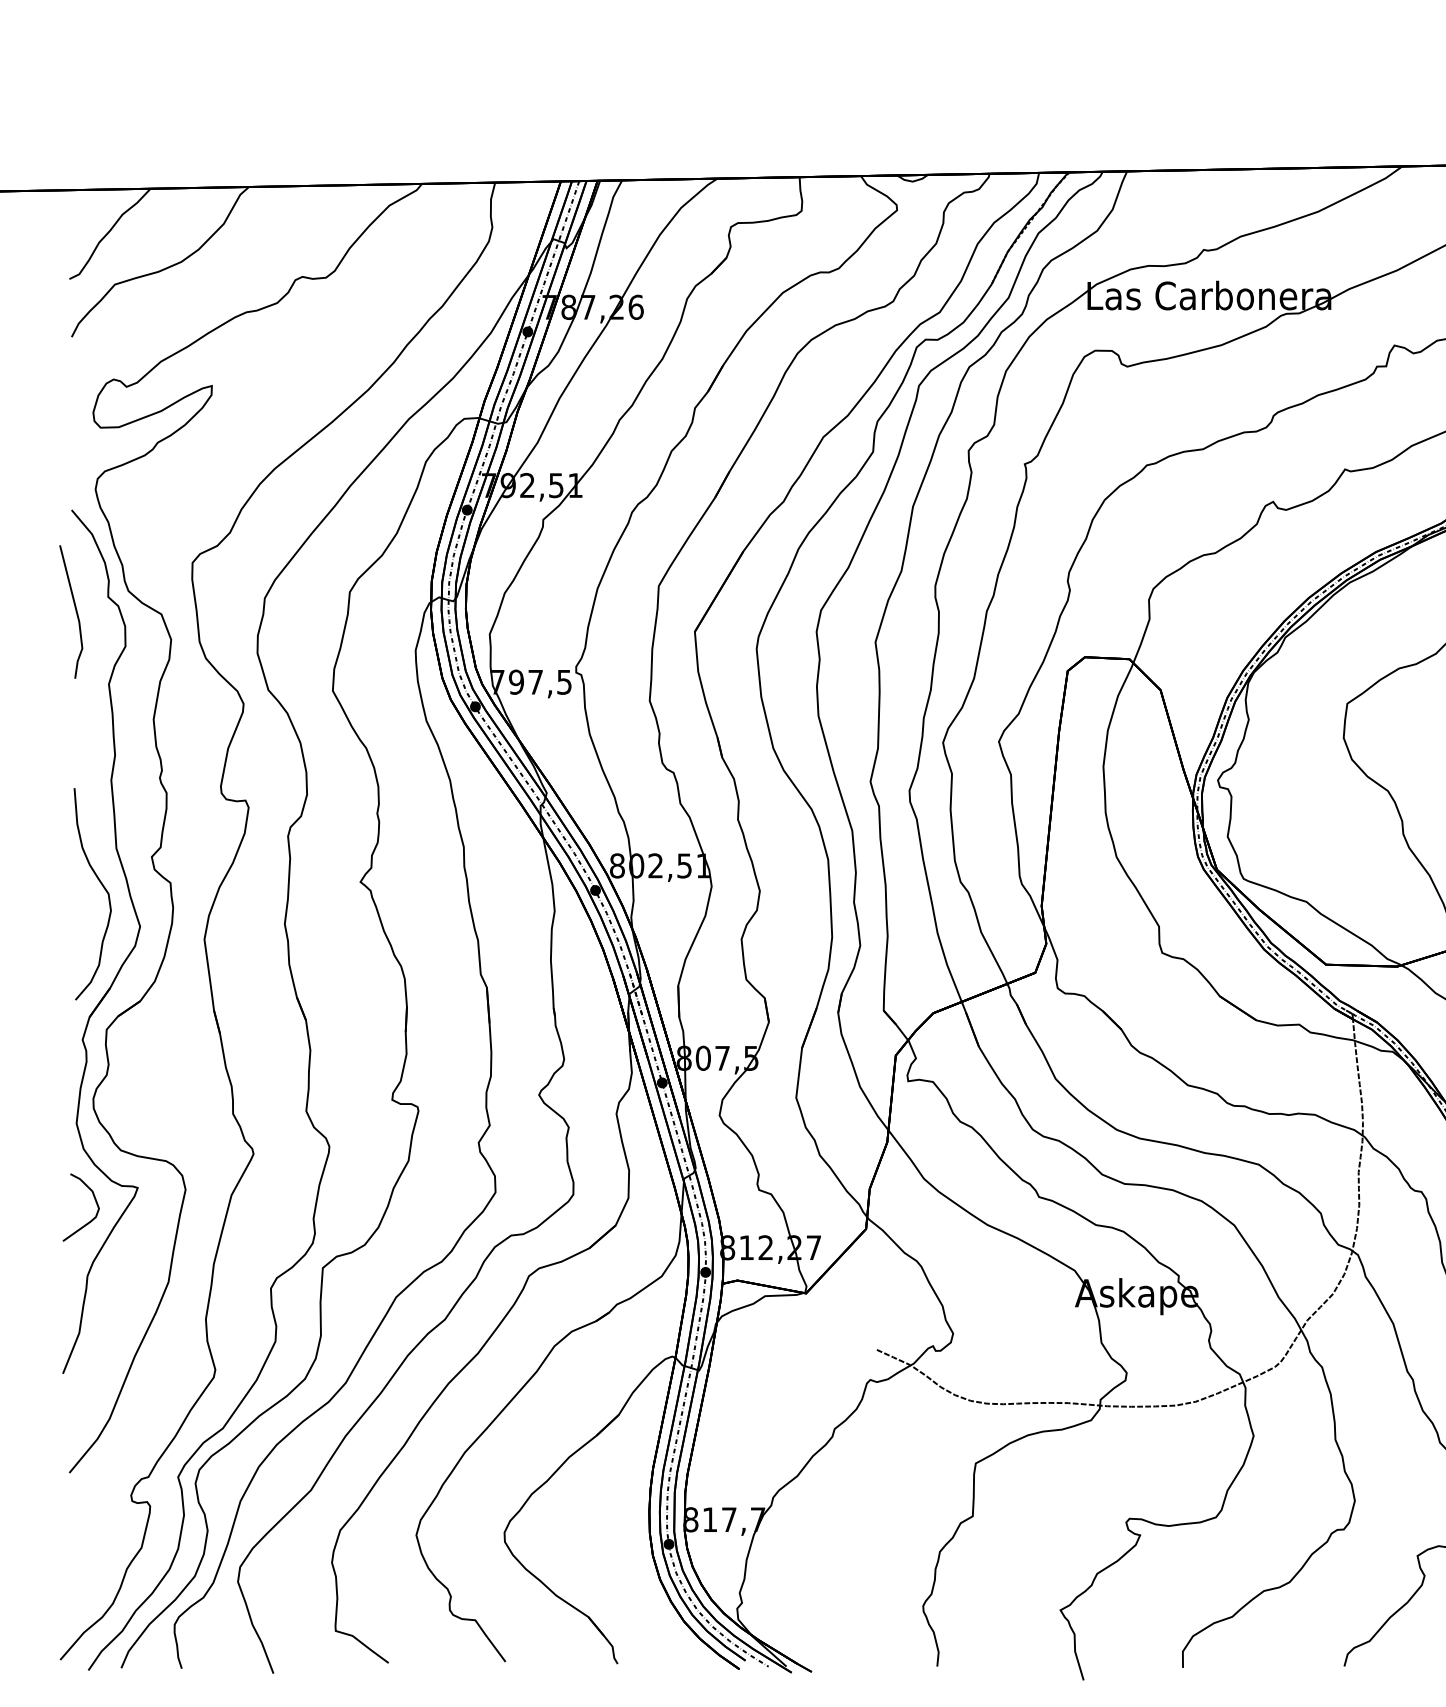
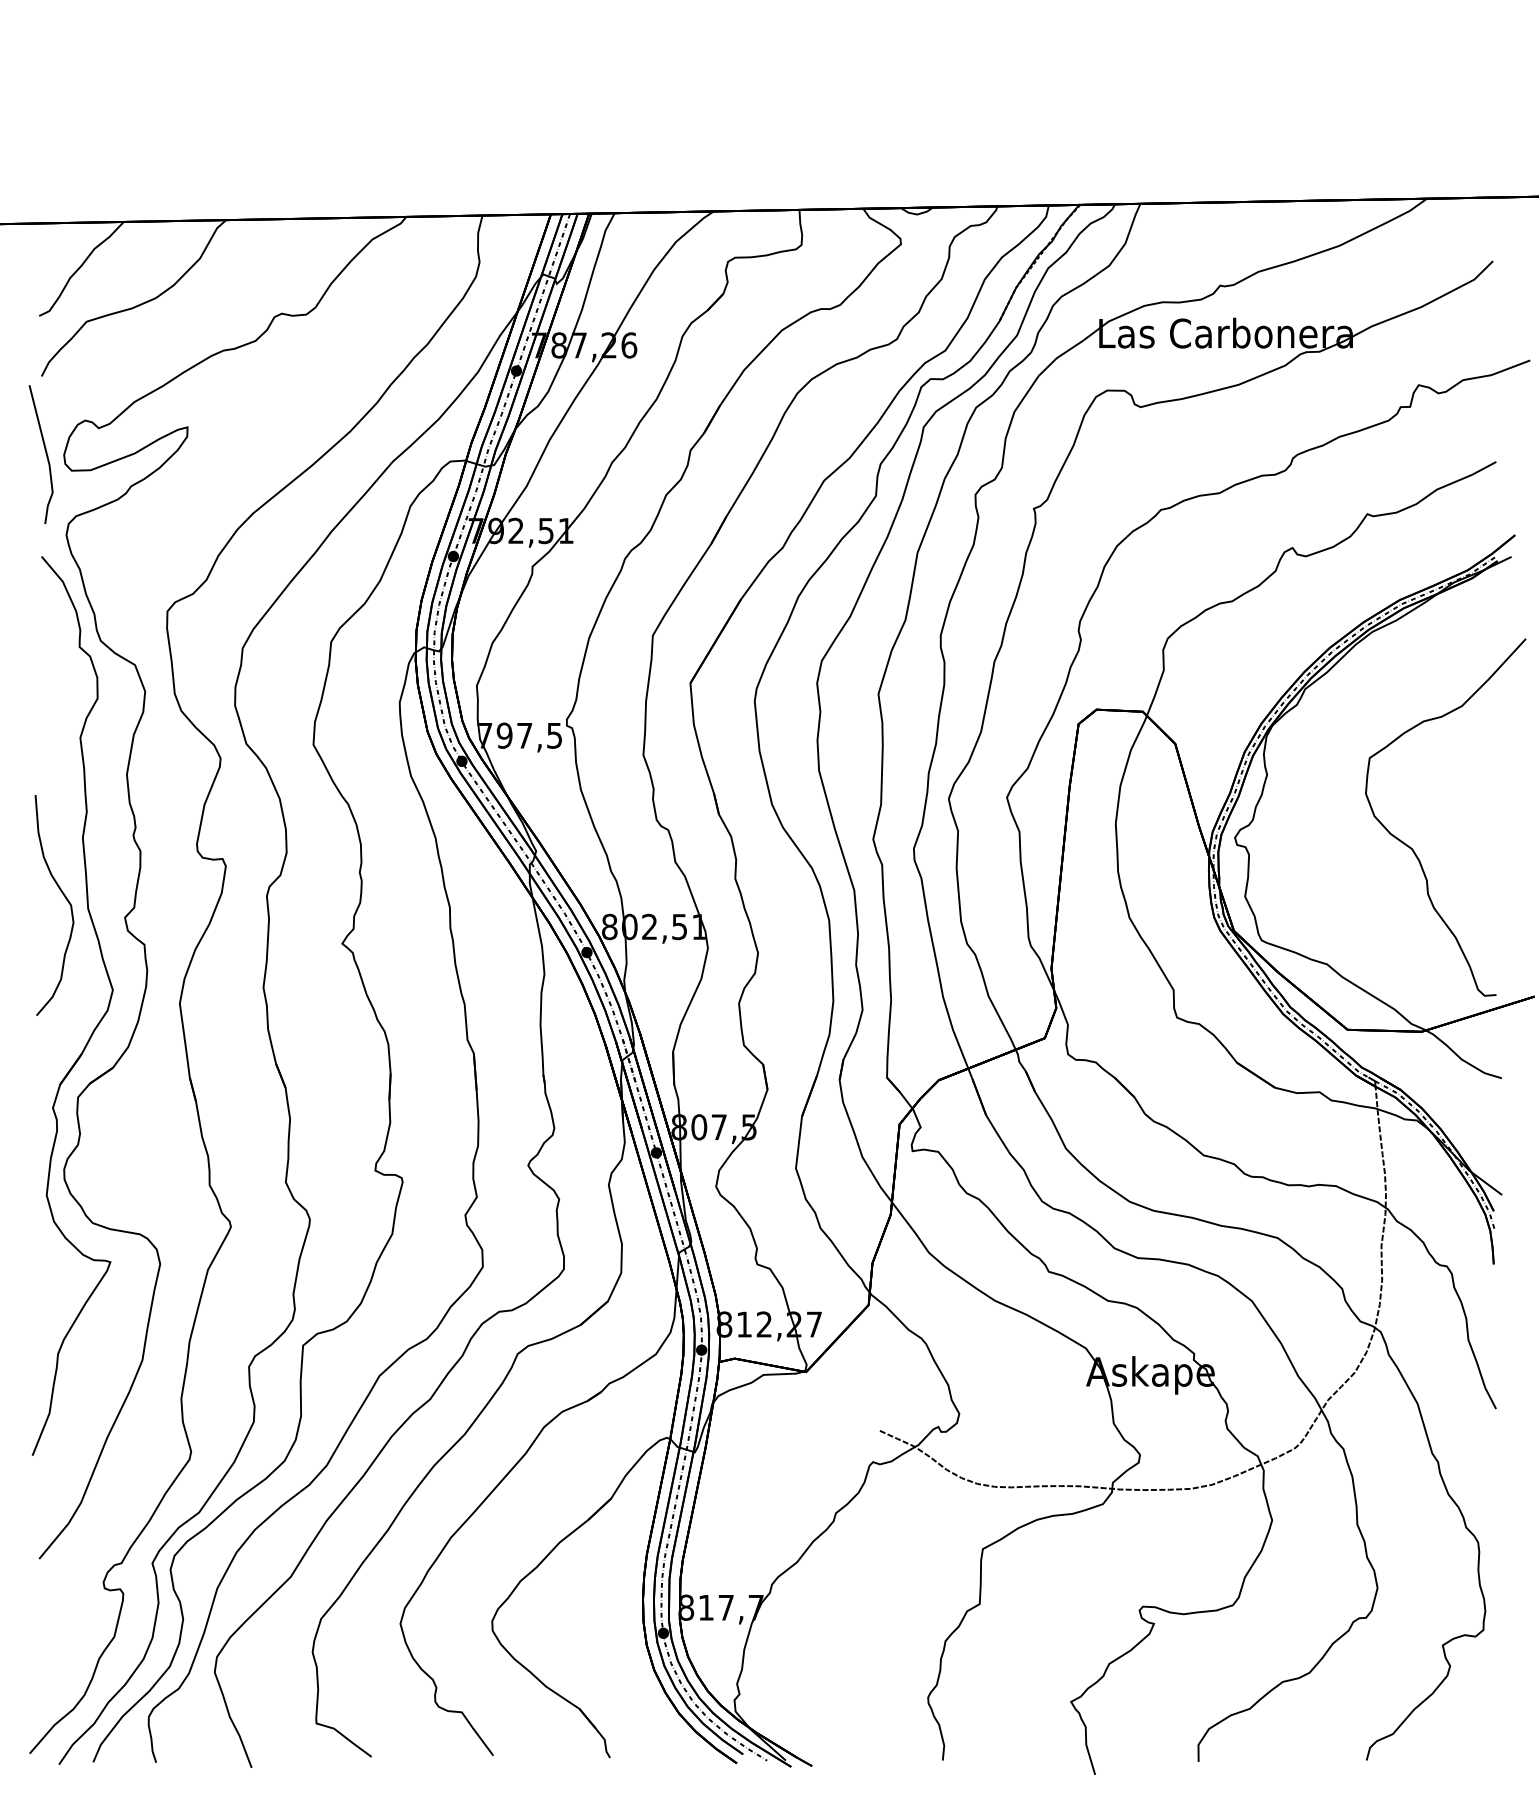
line: (75, 610) -> (45, 453), moved
curve: (102, 886) -> (64, 897), moved
curve: (95, 1202) -> (66, 1277), removed

